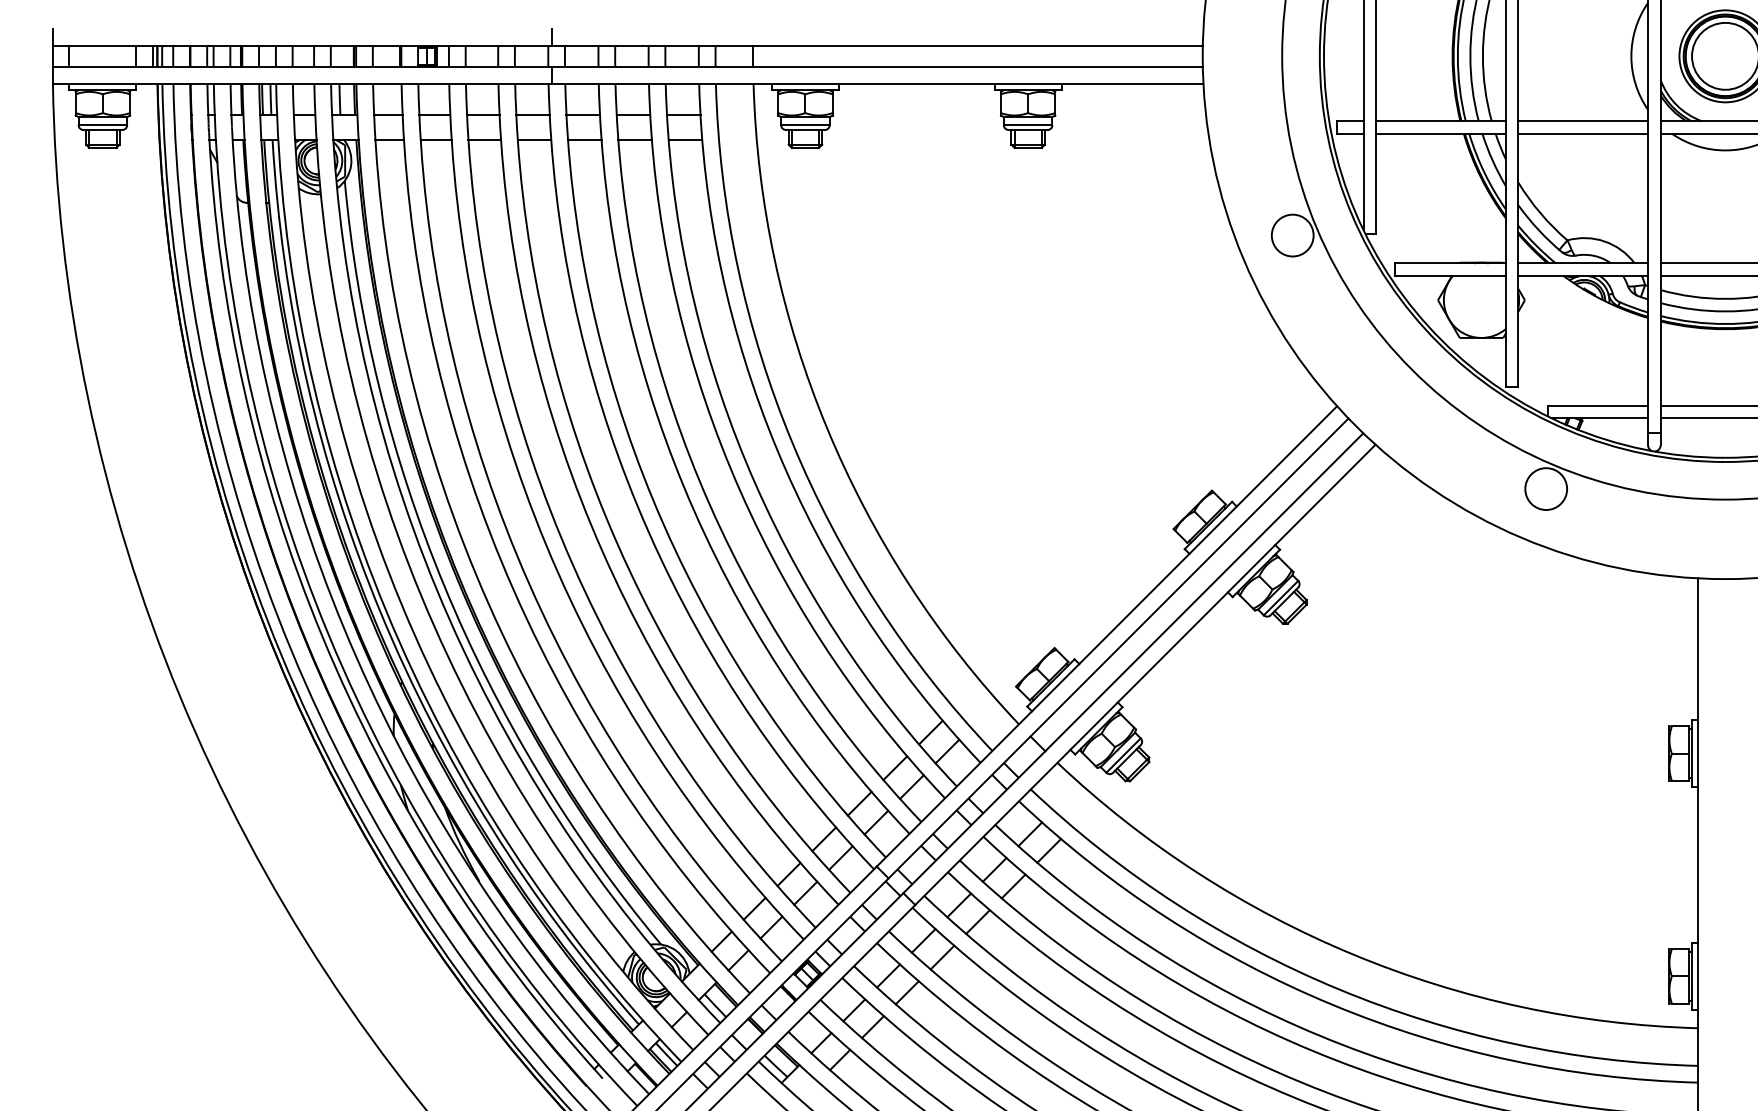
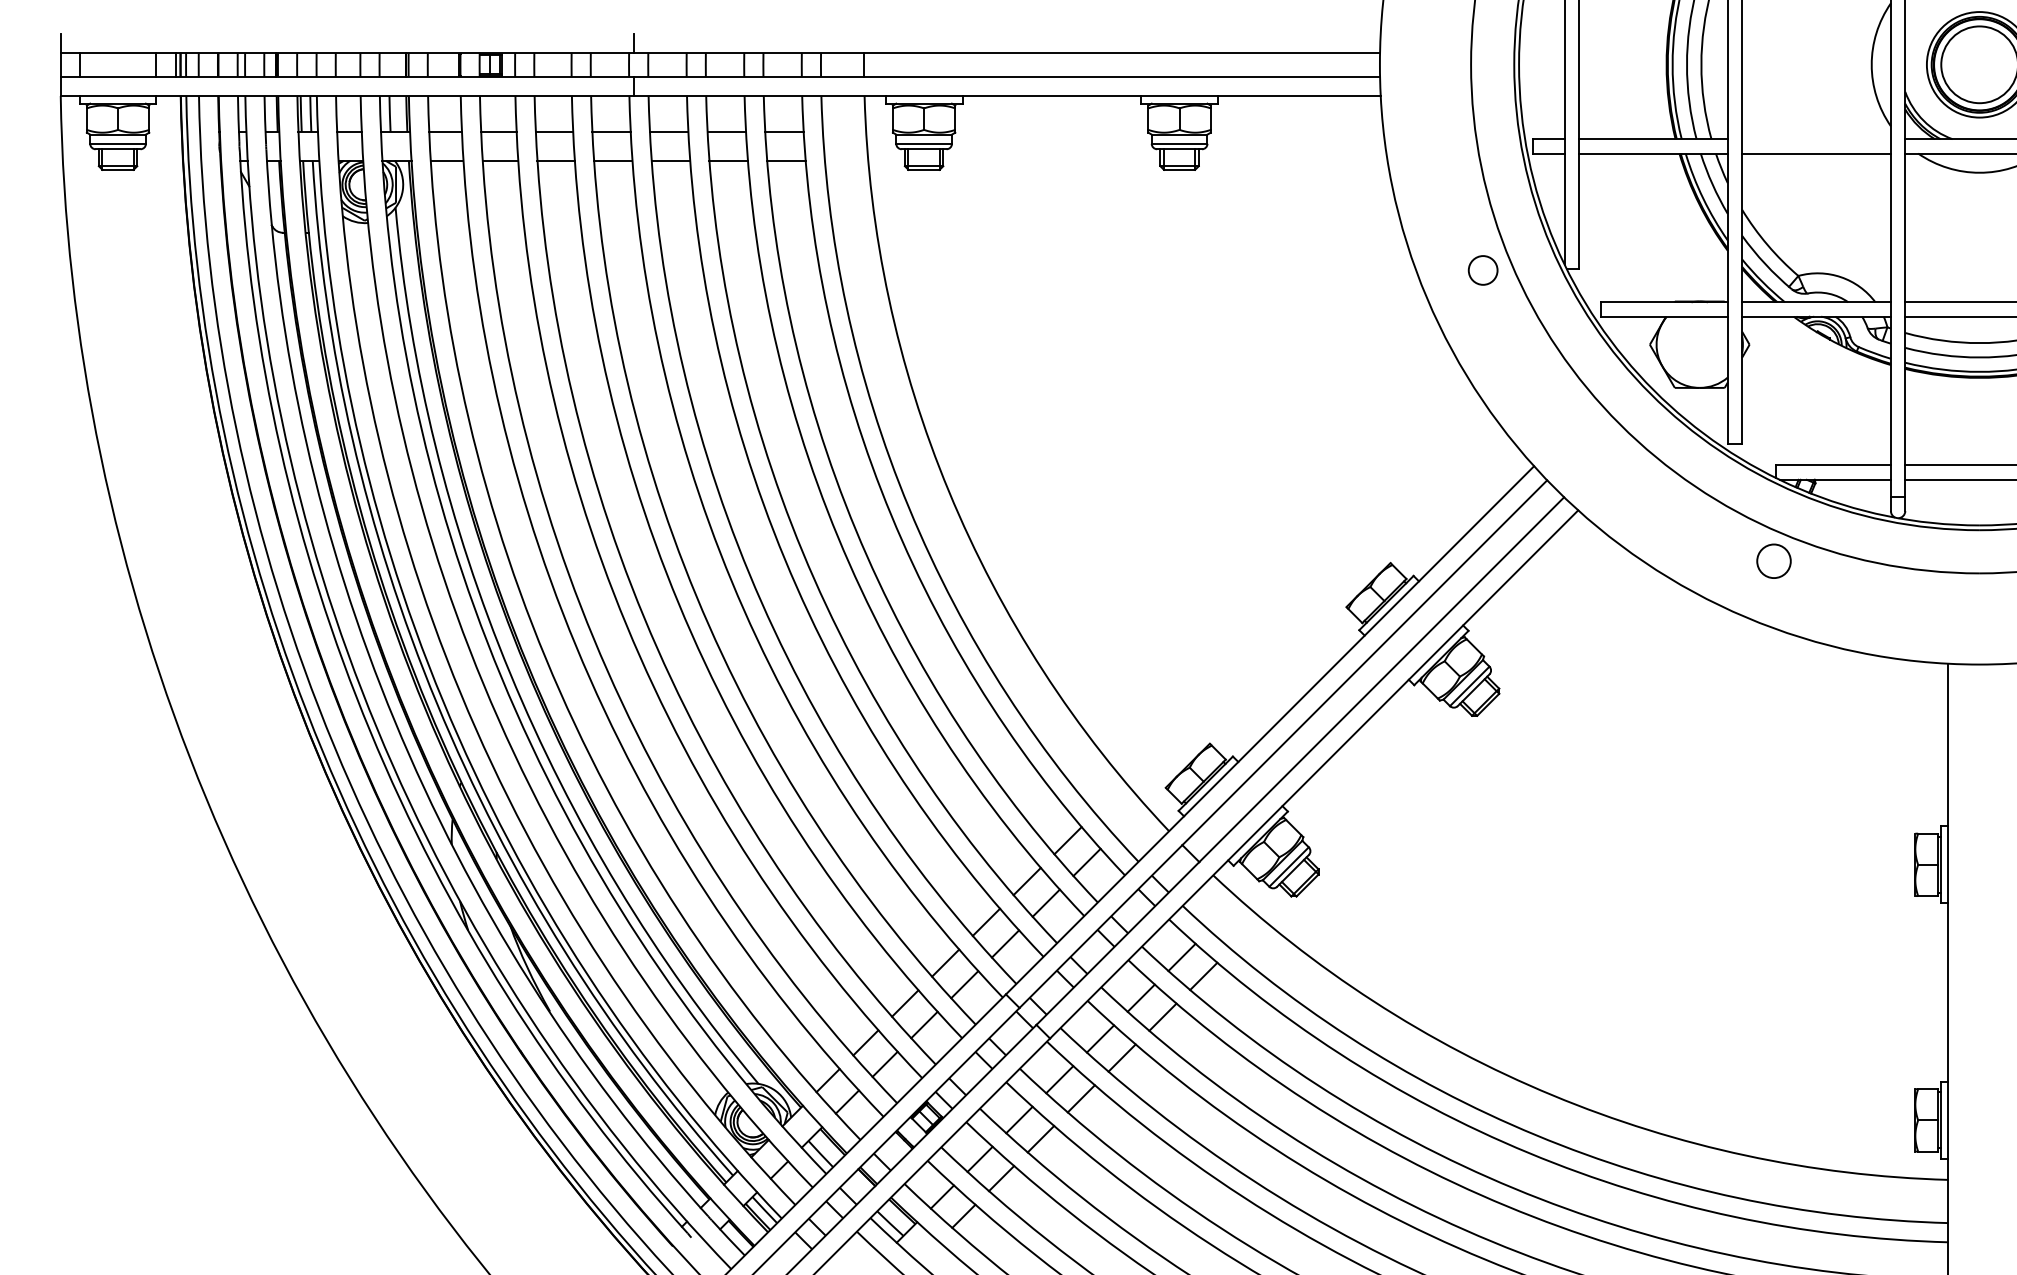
line: (1583, 121) -> (1816, 139), removed
circle: (1293, 235) -> (1483, 270), size x0.6
circle: (1546, 489) -> (1774, 561), size x0.7

